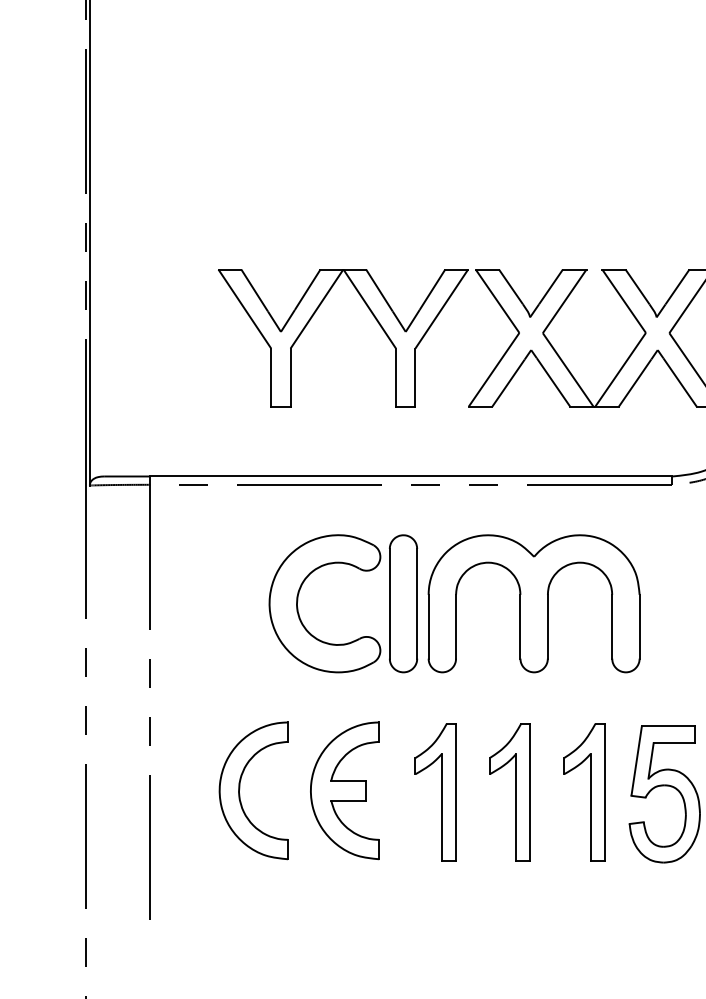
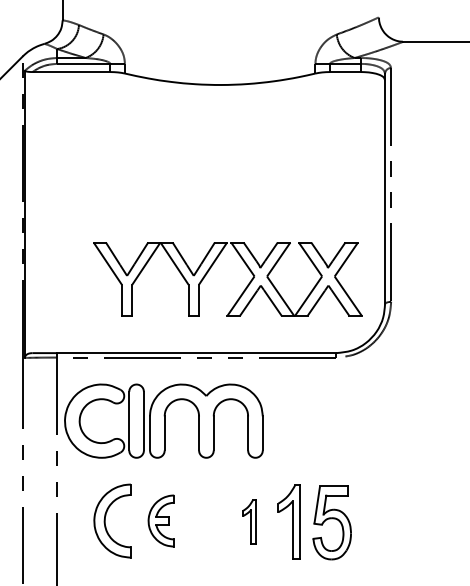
part: (453, 602) -> (163, 420), moved
part: (345, 789) -> (161, 520), size x0.7
part: (435, 791) -> (209, 521), removed
part: (509, 791) -> (249, 521), size x0.6

